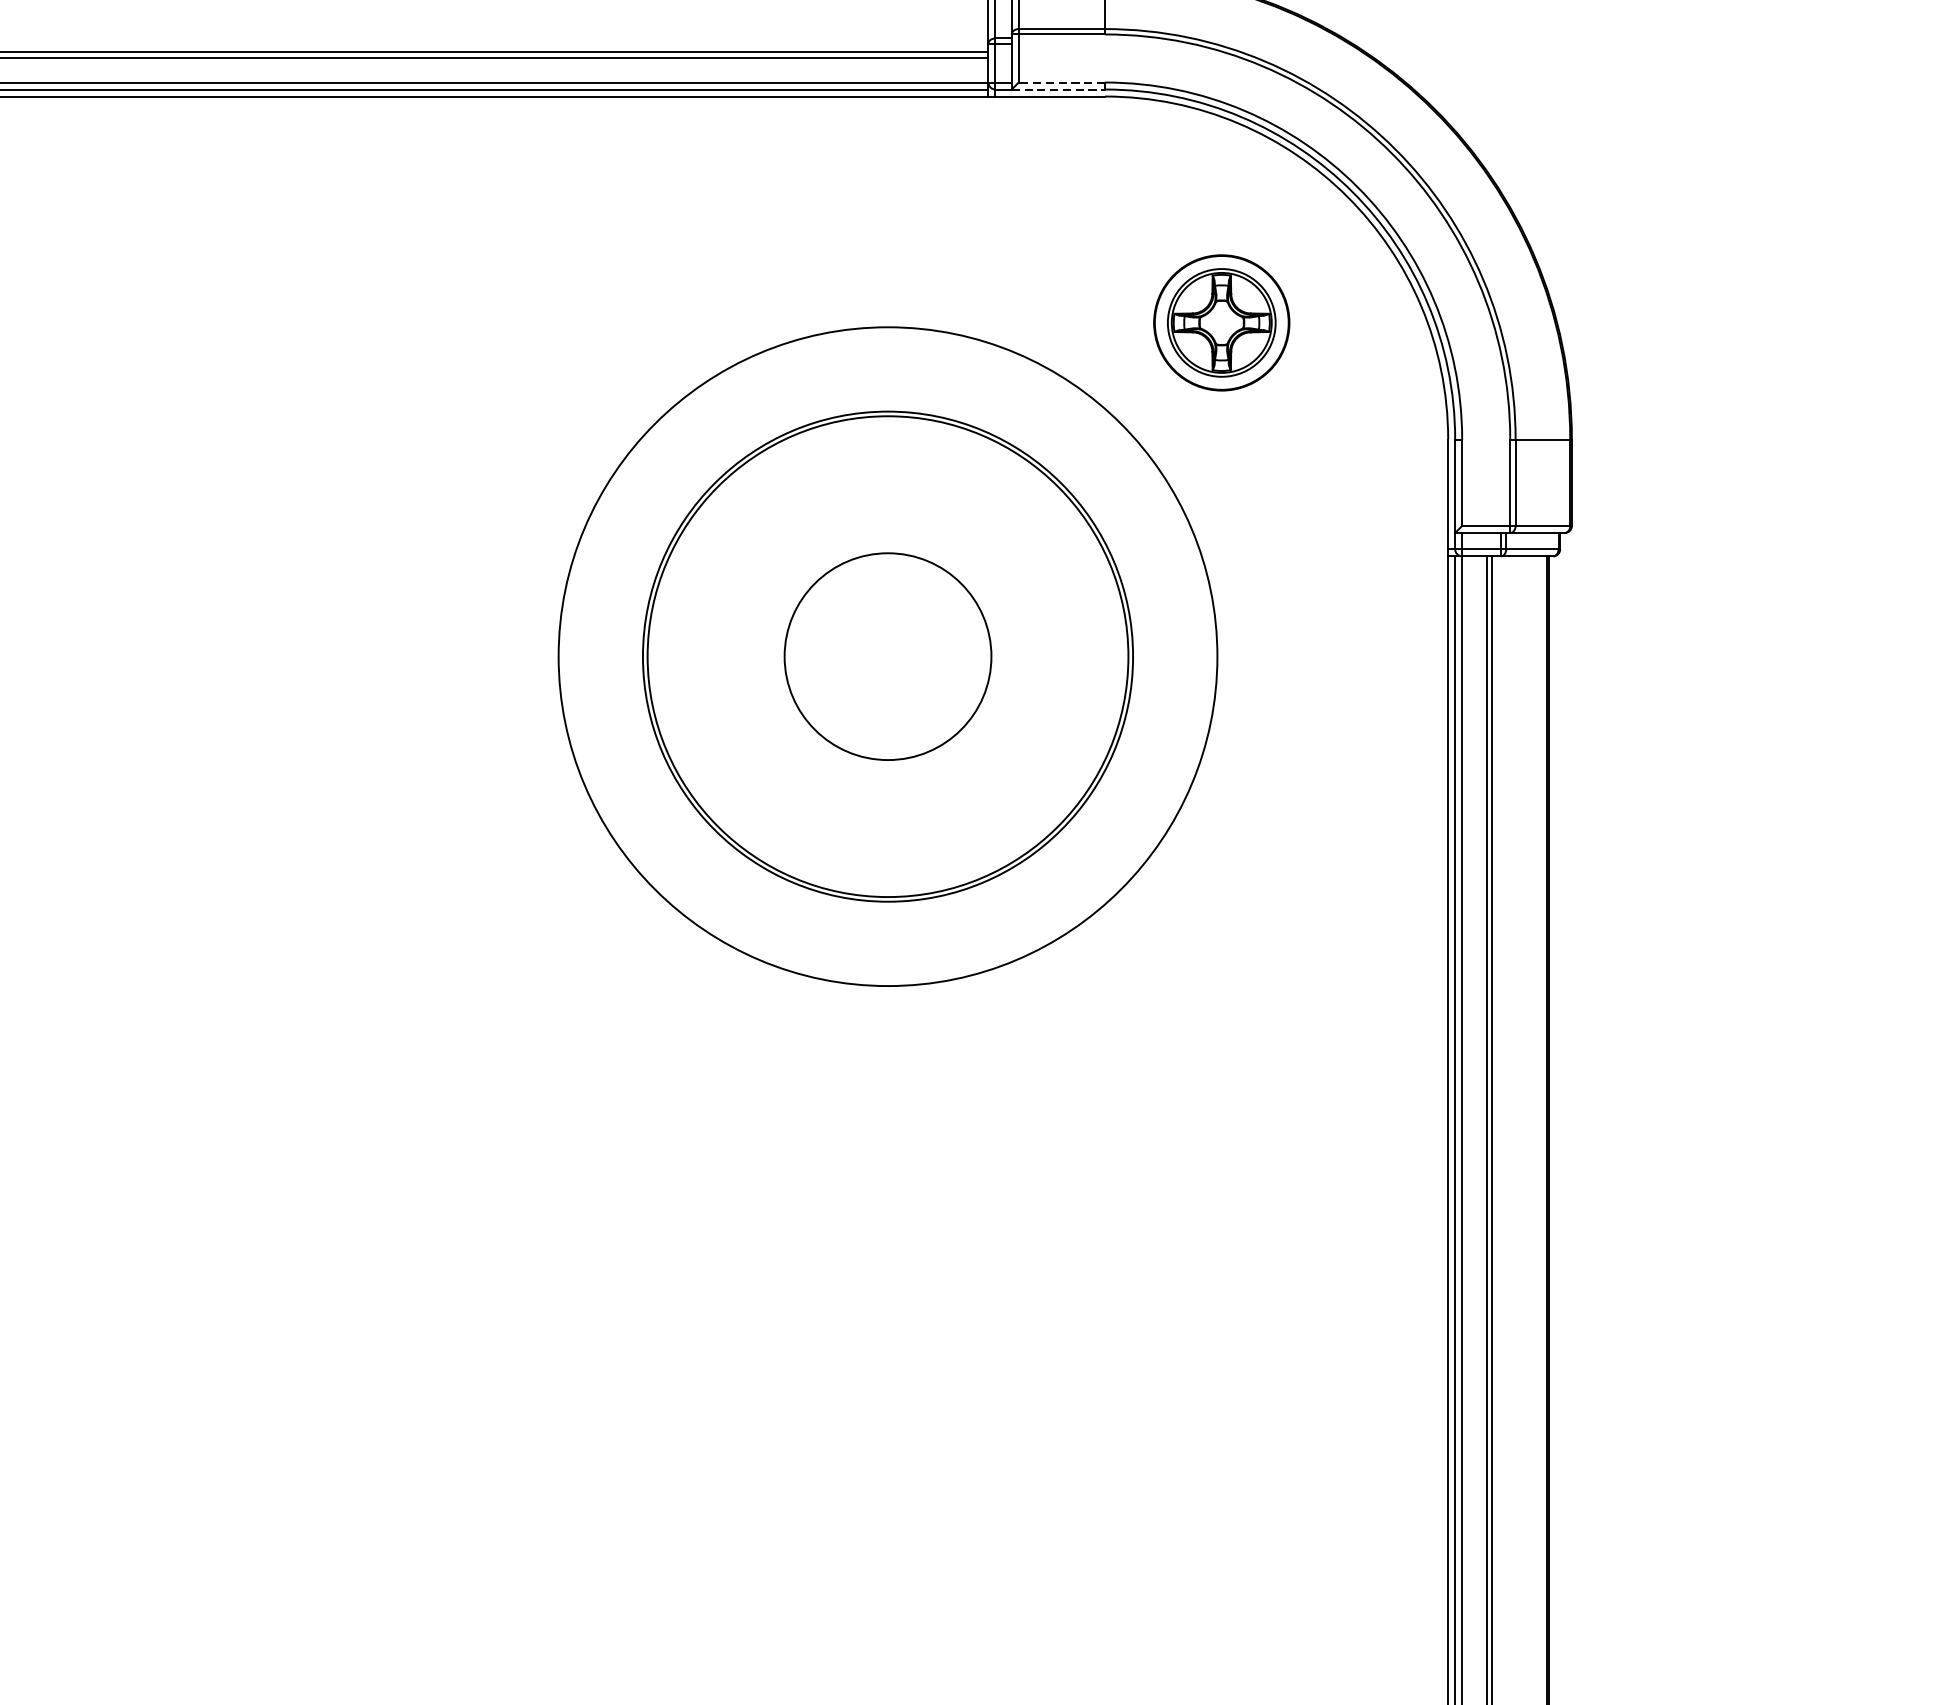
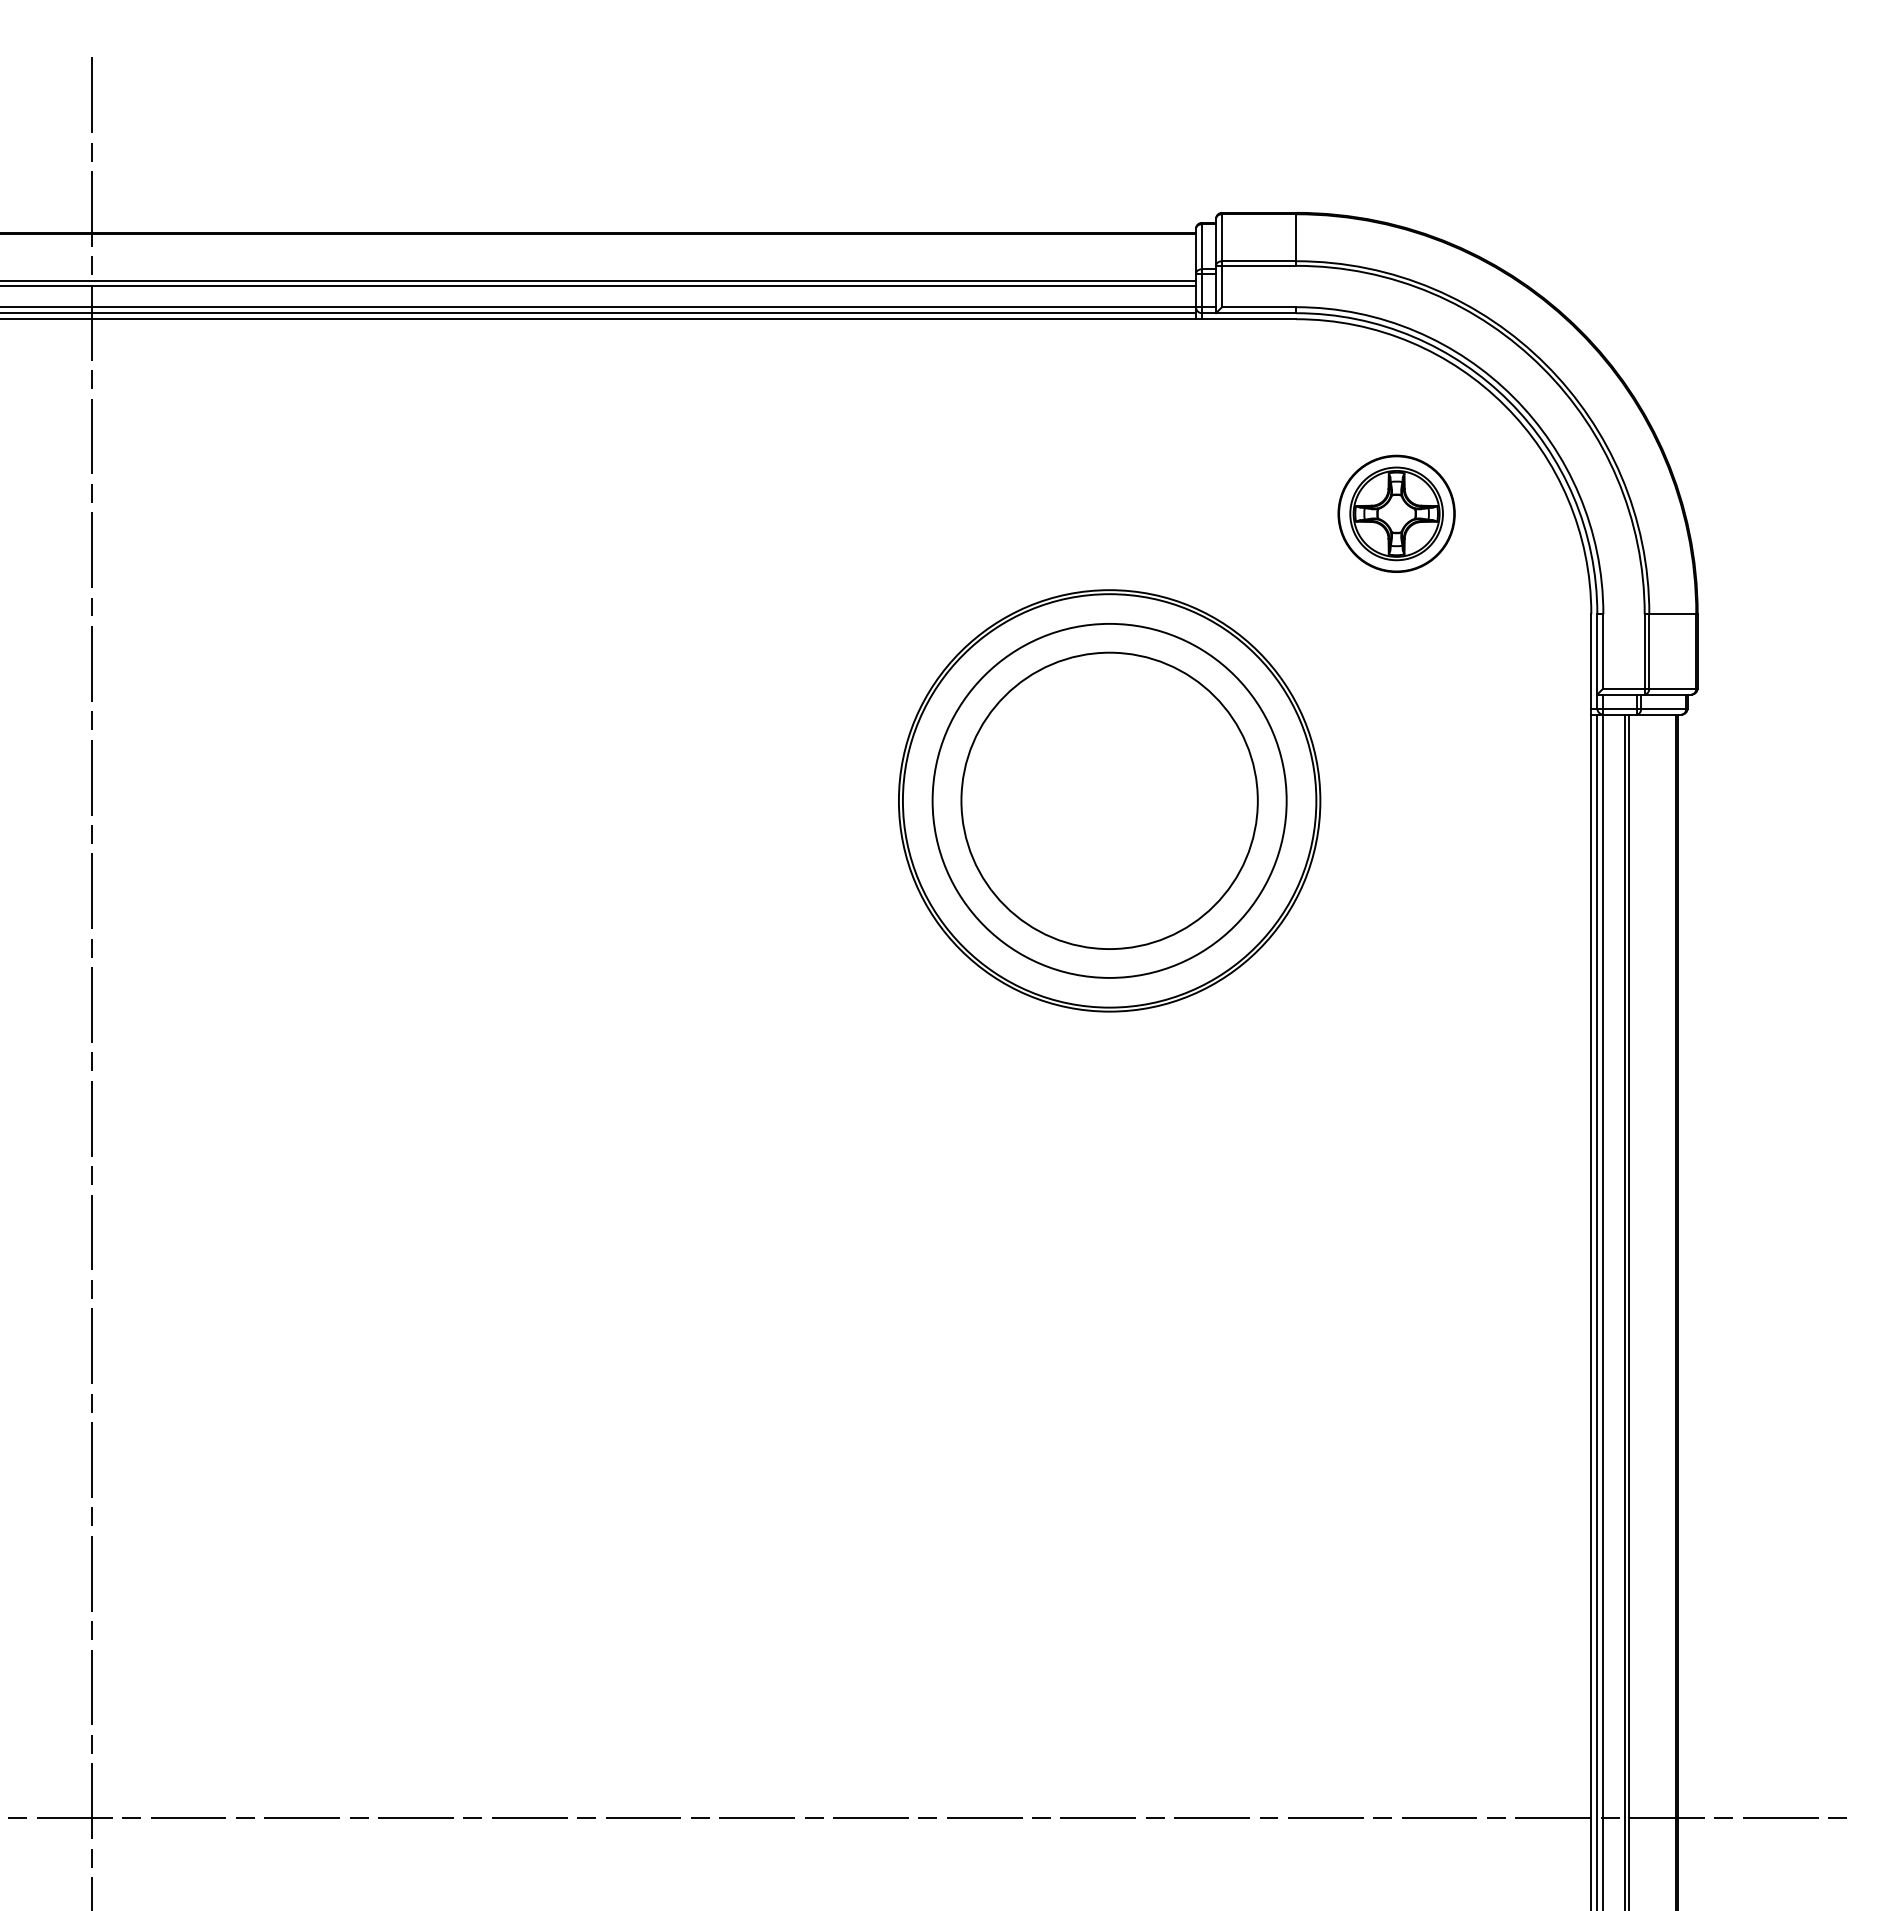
line: (1061, 82) -> (1258, 307), dashed -> solid
line: (1058, 89) -> (1256, 313), dashed -> solid
circle: (887, 656) -> (1109, 800), size x0.62
circle: (887, 656) -> (1109, 800), size x1.67

